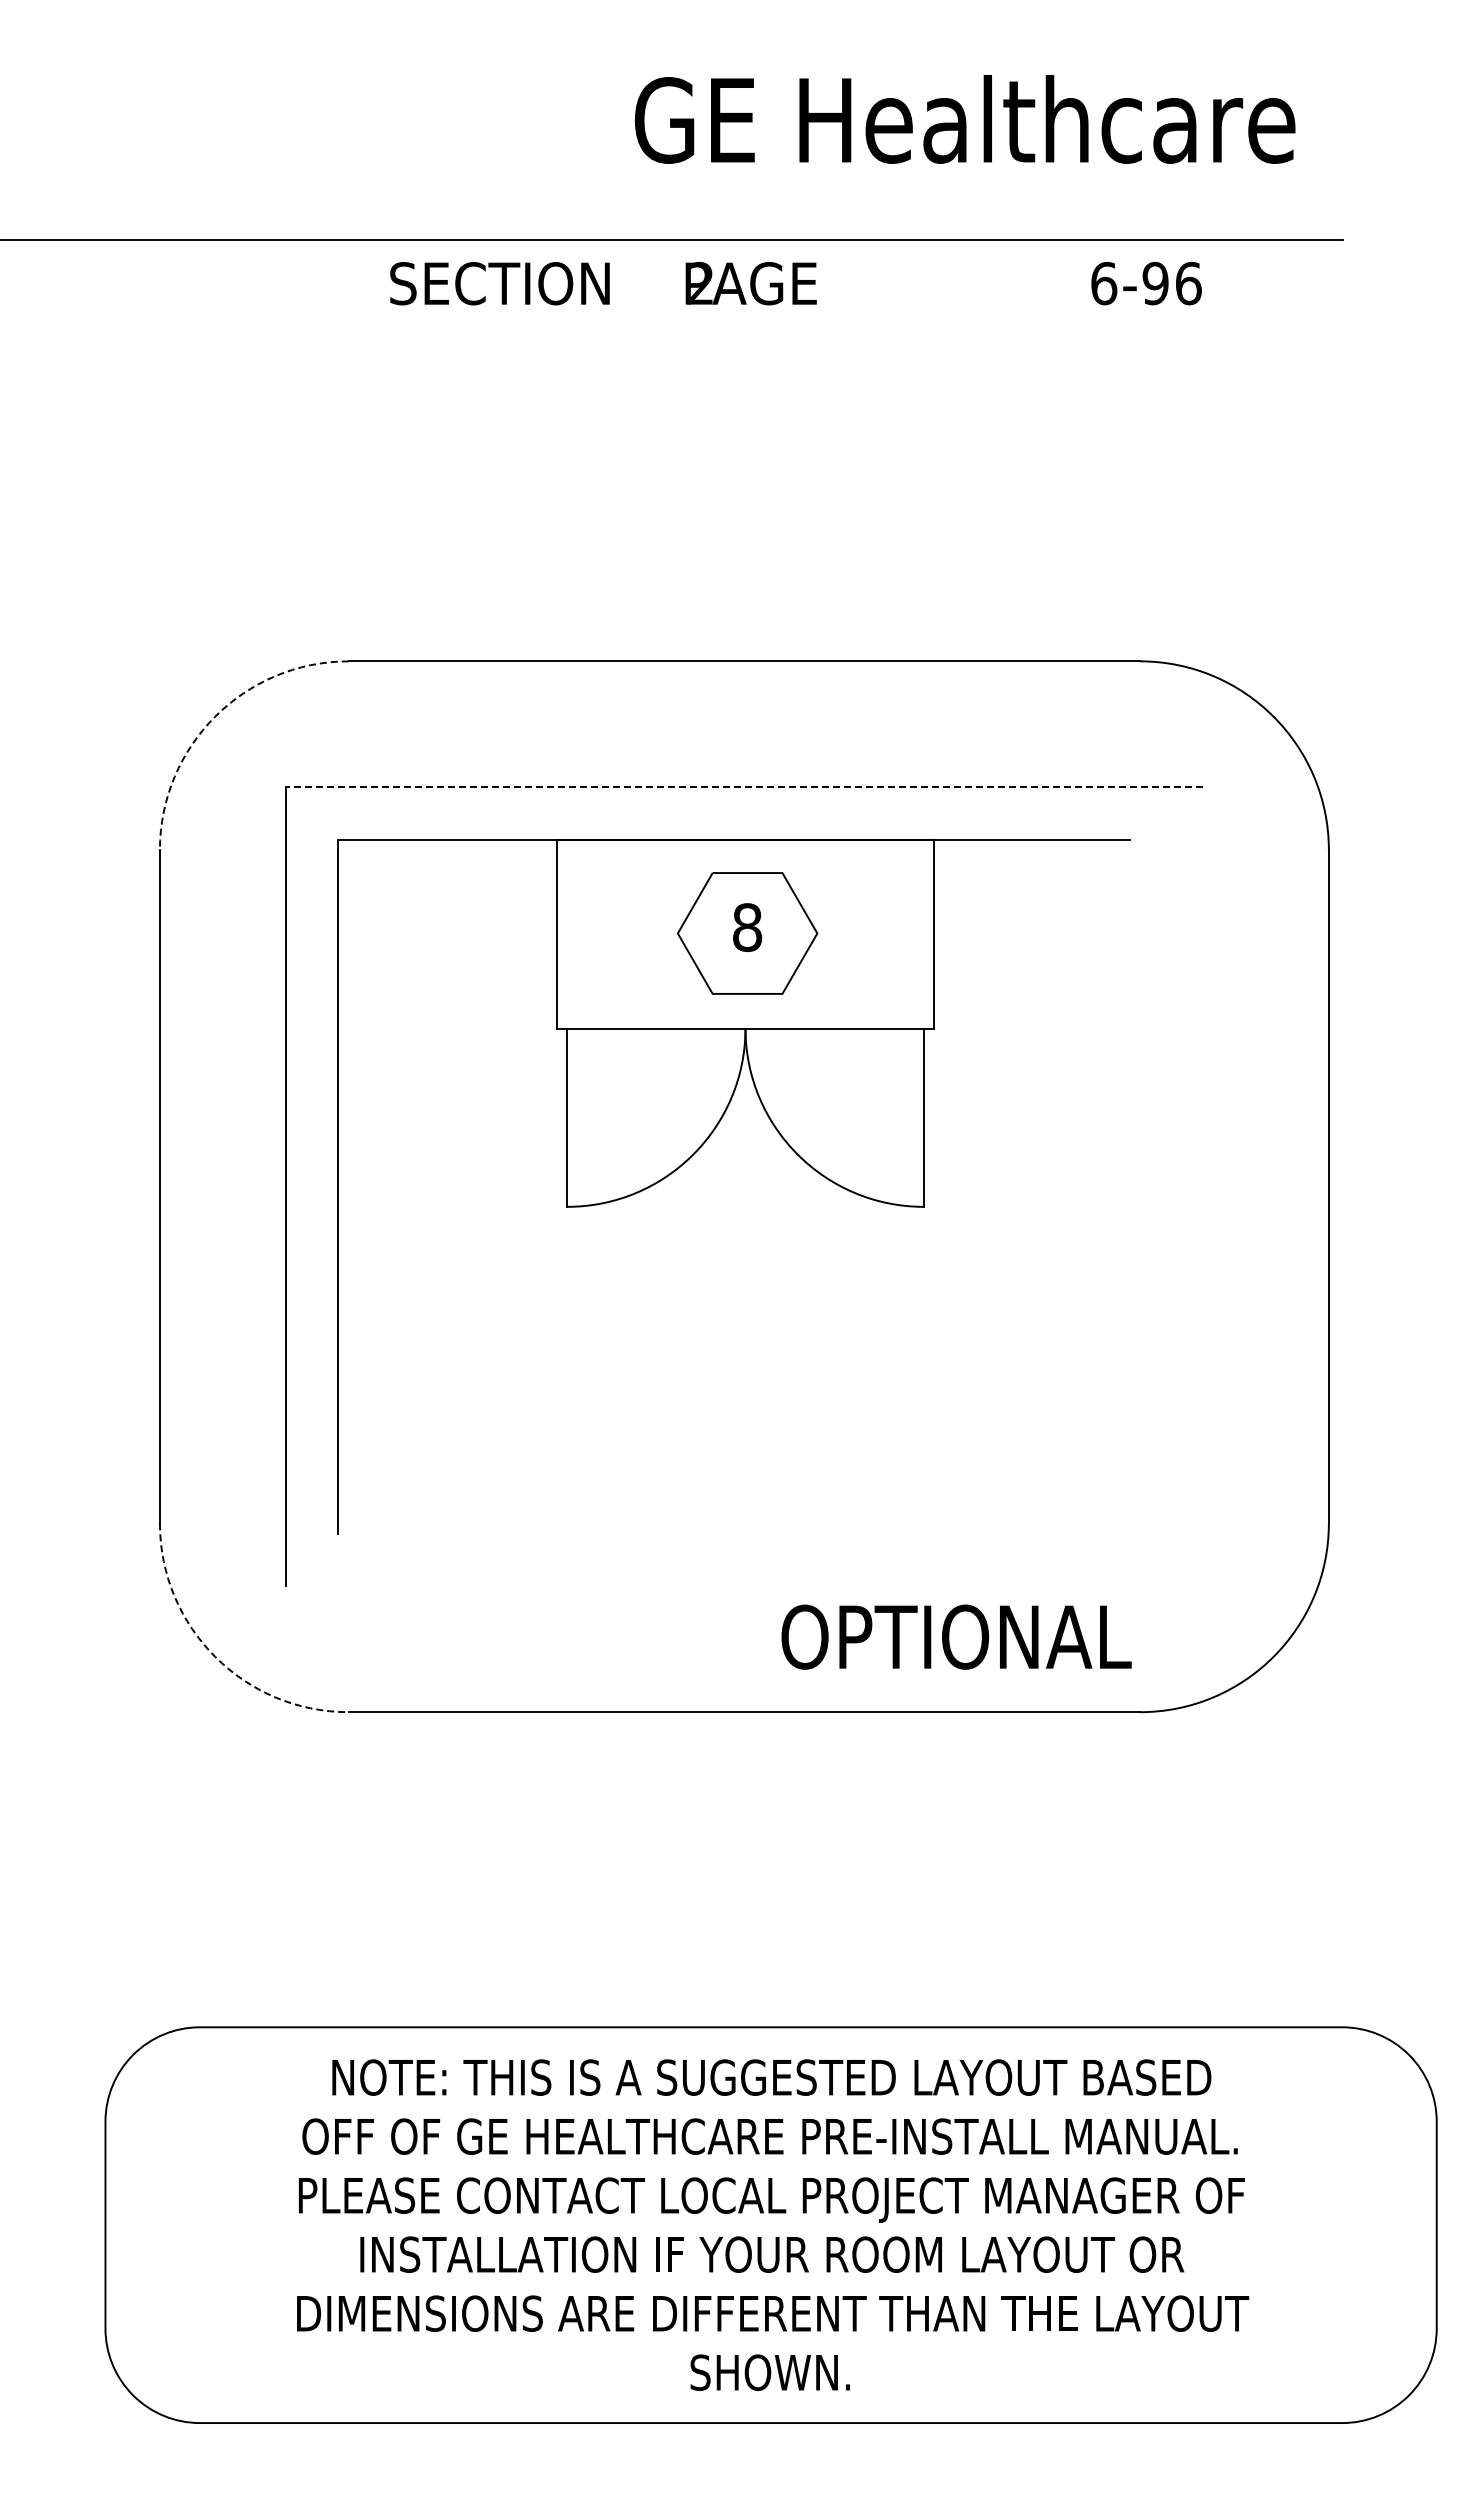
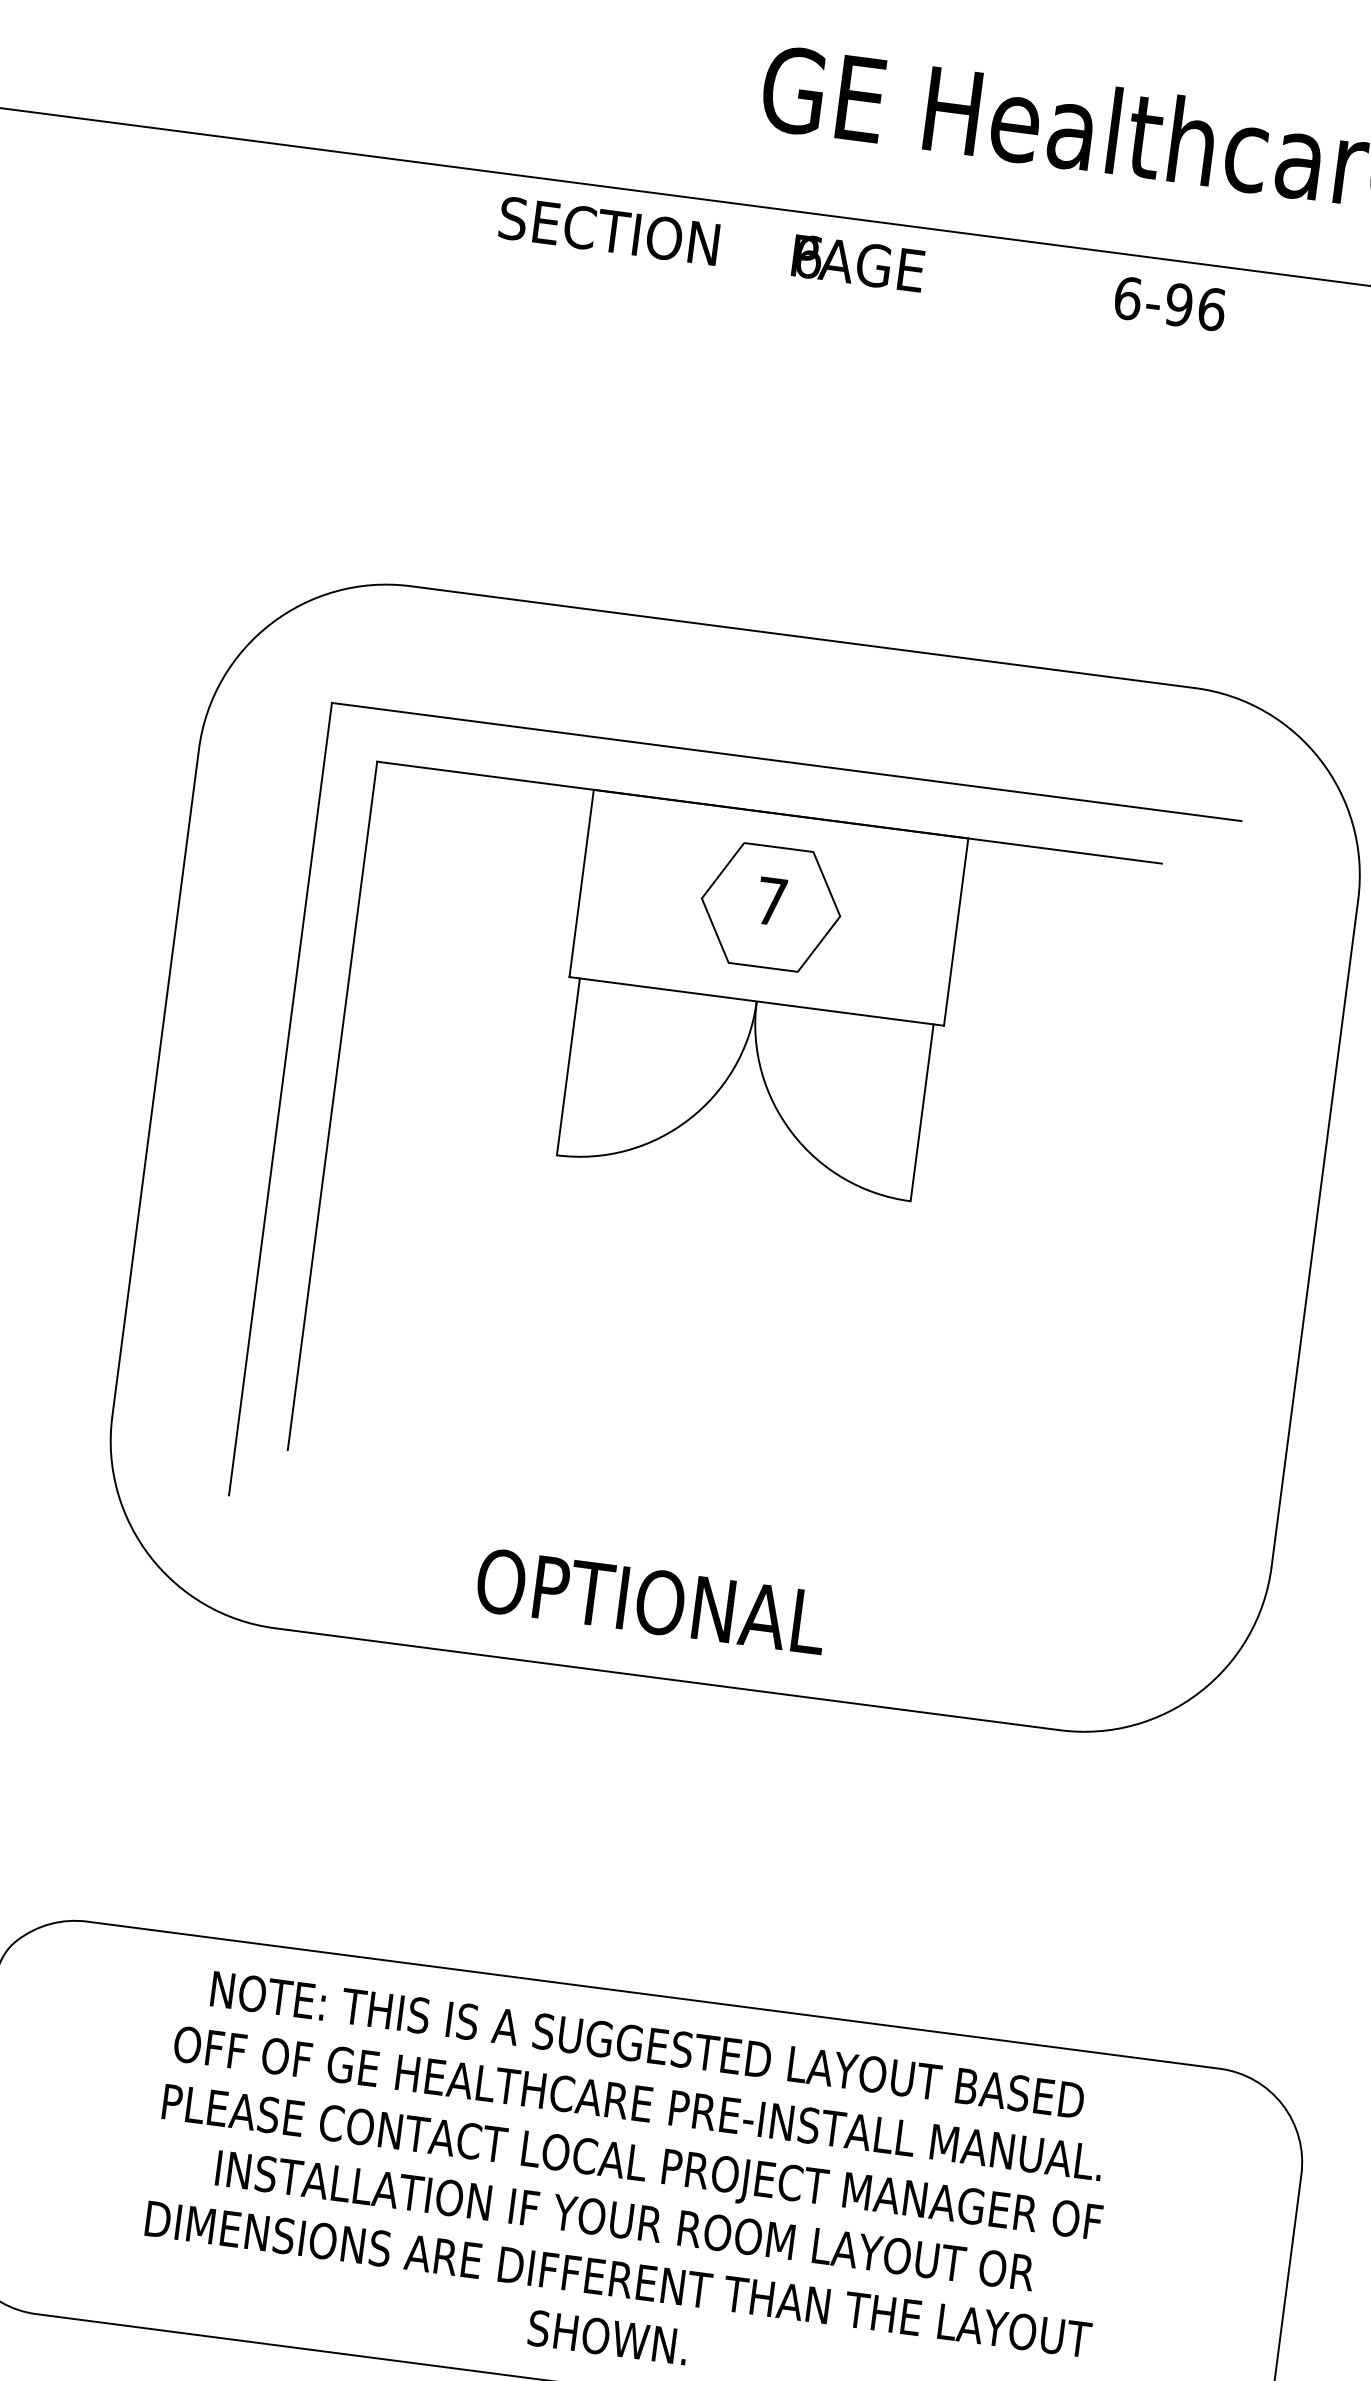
text: (701, 283) -> (809, 256), 2 -> 6
text: (1146, 283) -> (1170, 303), moved
arc: (215, 716) -> (271, 623), dashed -> solid
line: (744, 787) -> (786, 762), dashed -> solid
text: (747, 927) -> (771, 901), 8 -> 7
text: (956, 1636) -> (651, 1600), moved
arc: (215, 1656) -> (150, 1555), dashed -> solid

